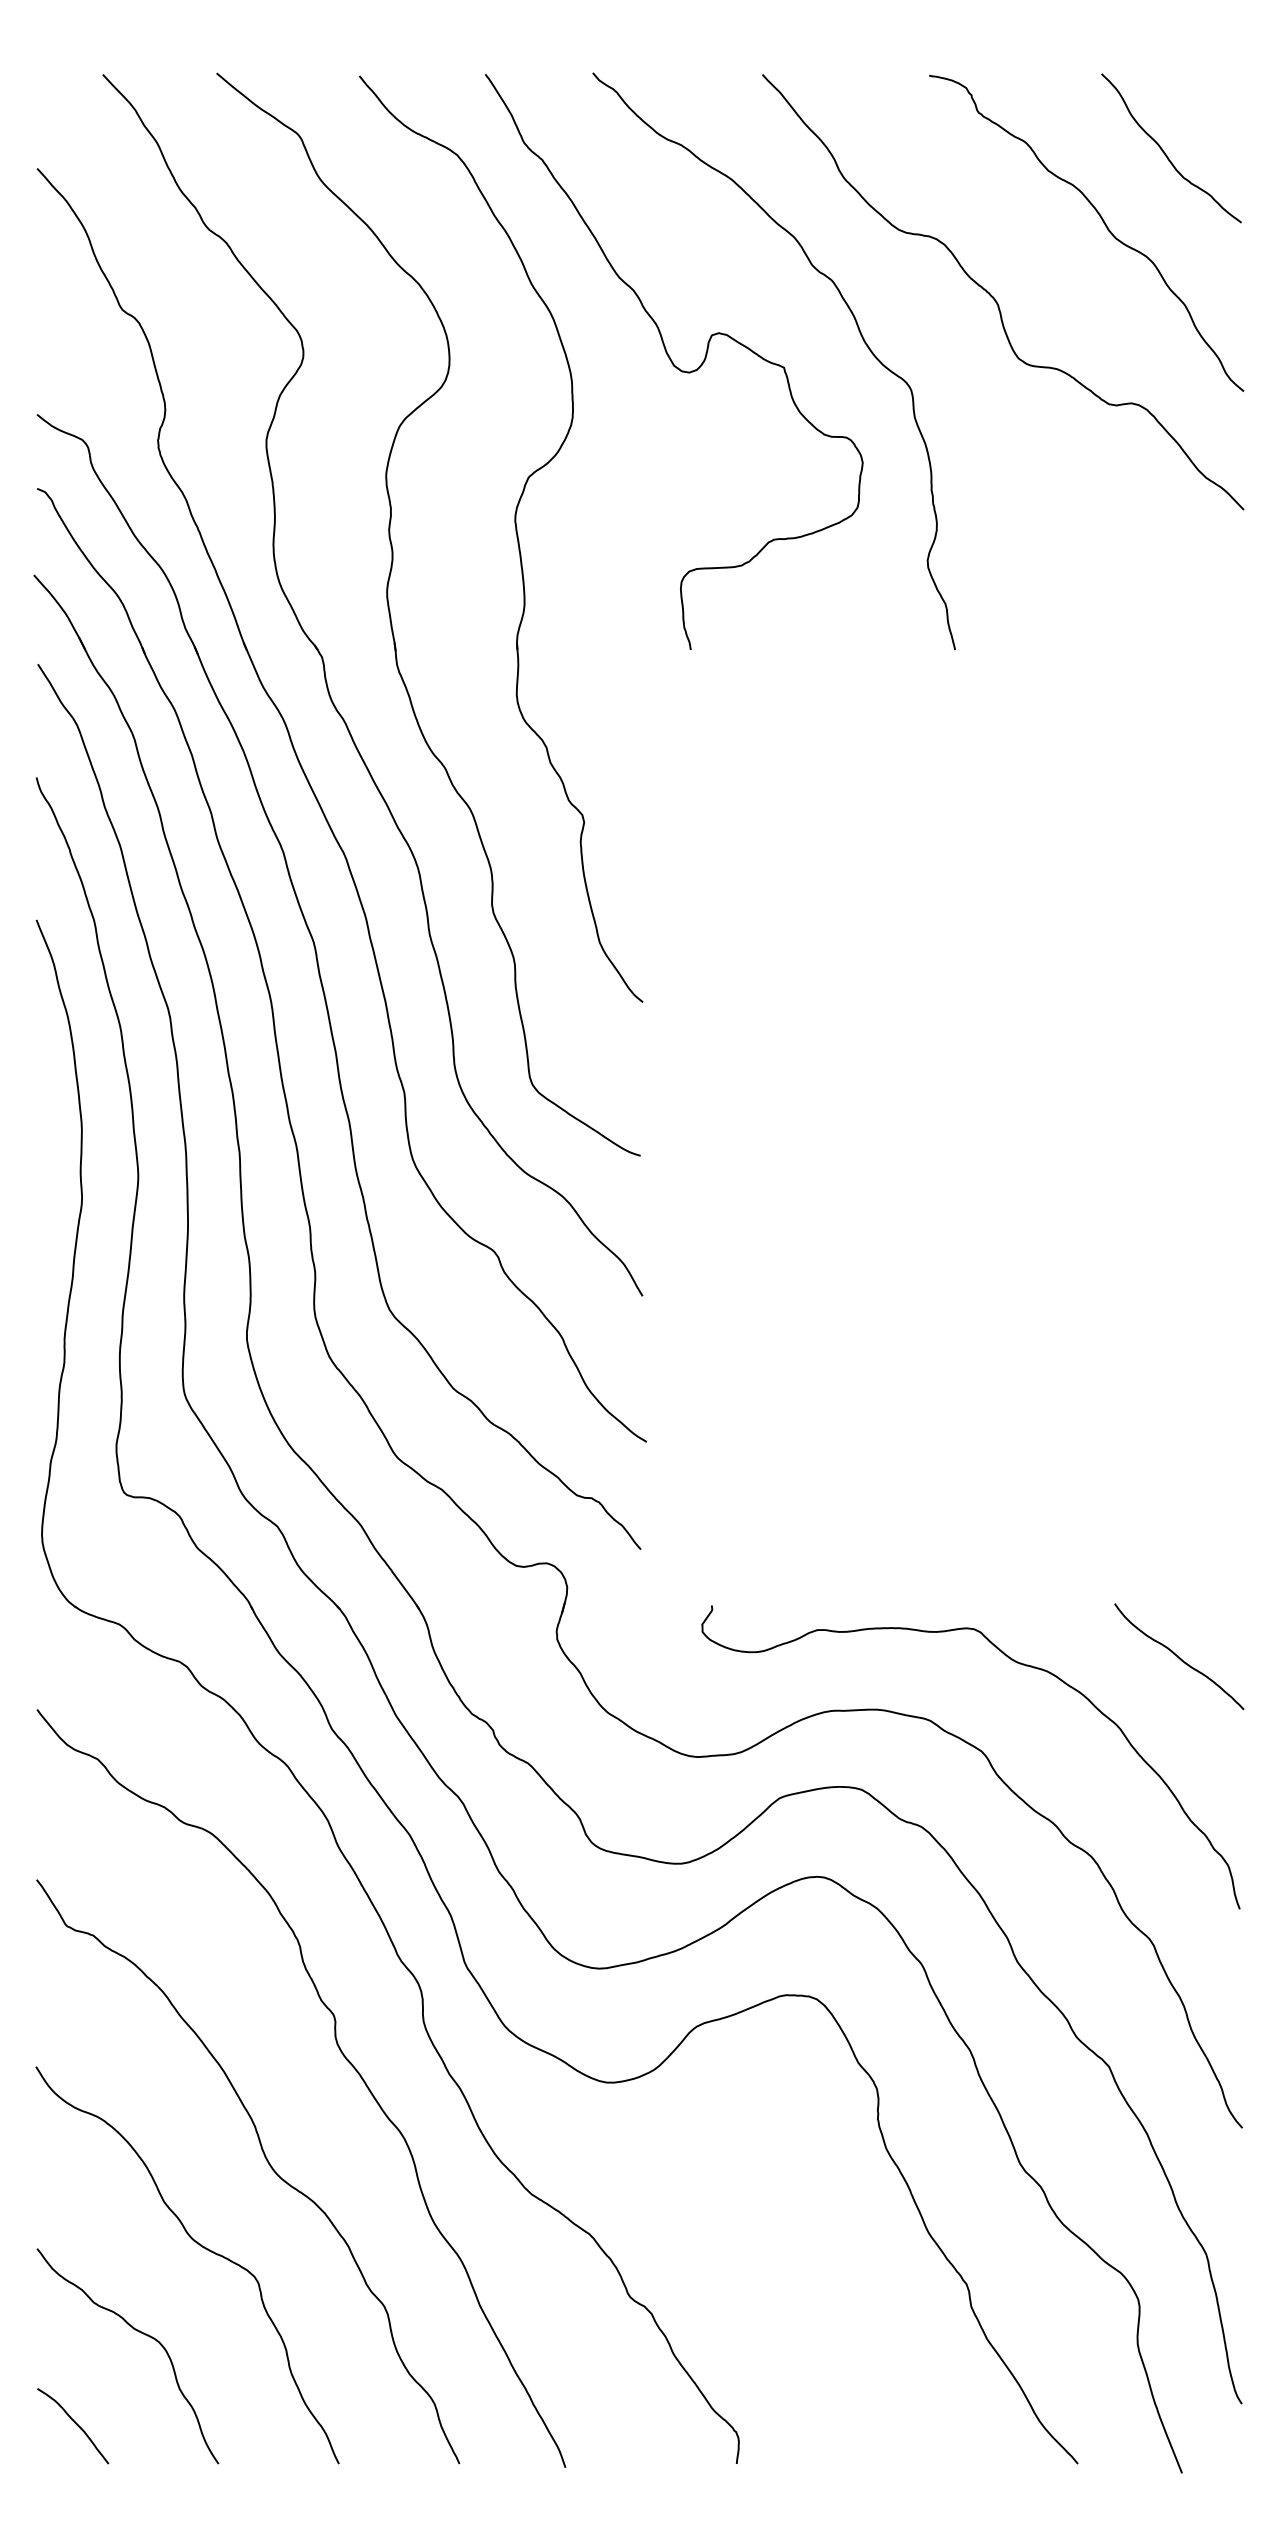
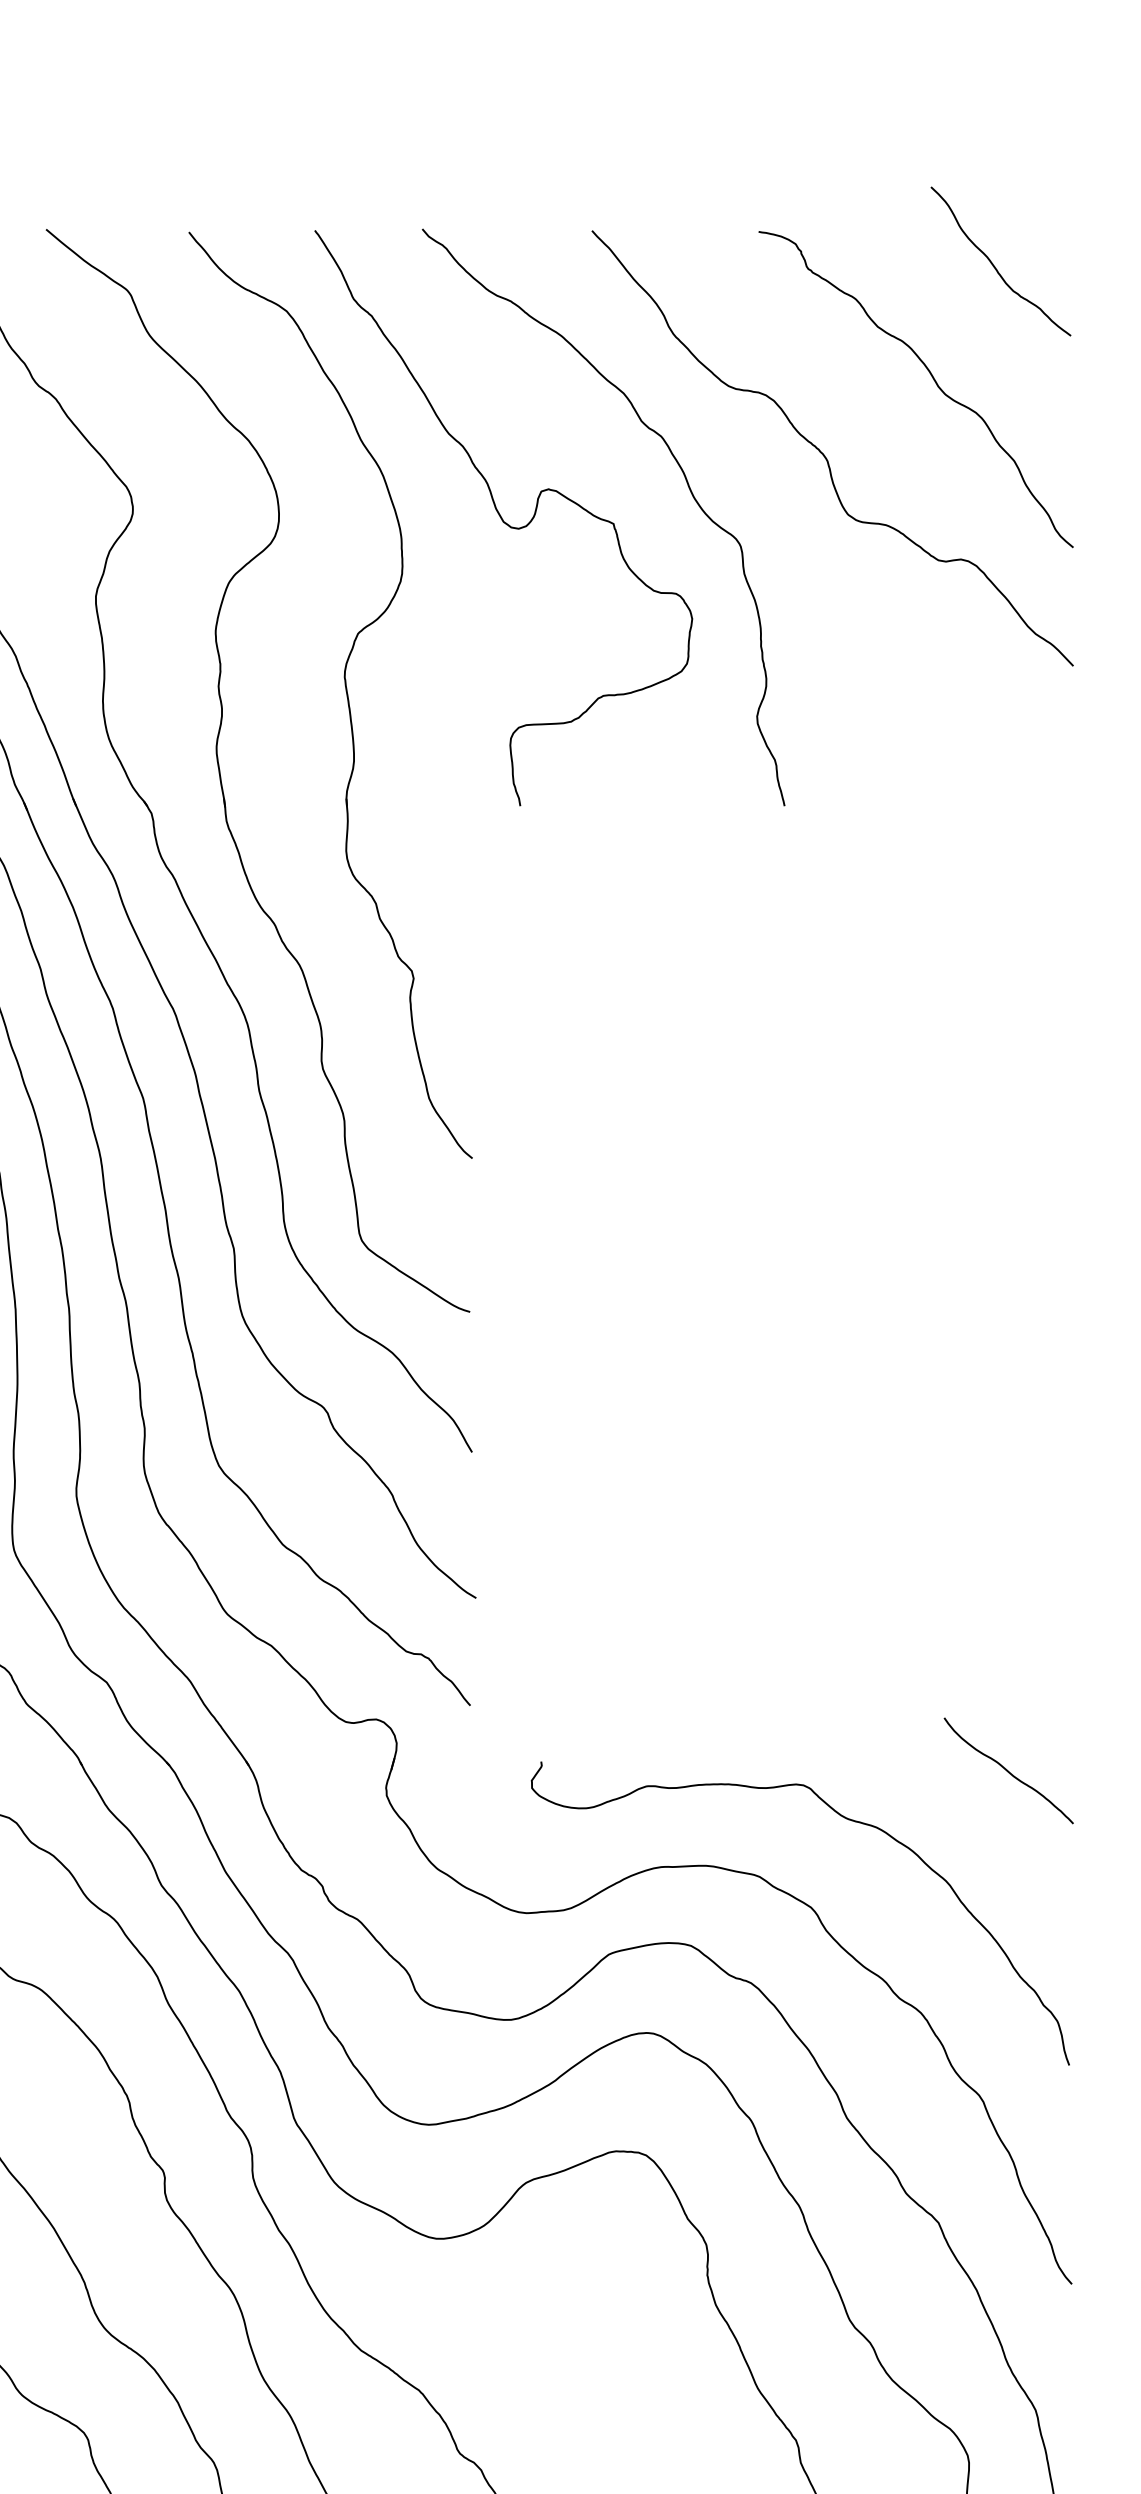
curve: (1165, 152) -> (994, 265), moved
curve: (1179, 1656) -> (1008, 1770), moved

